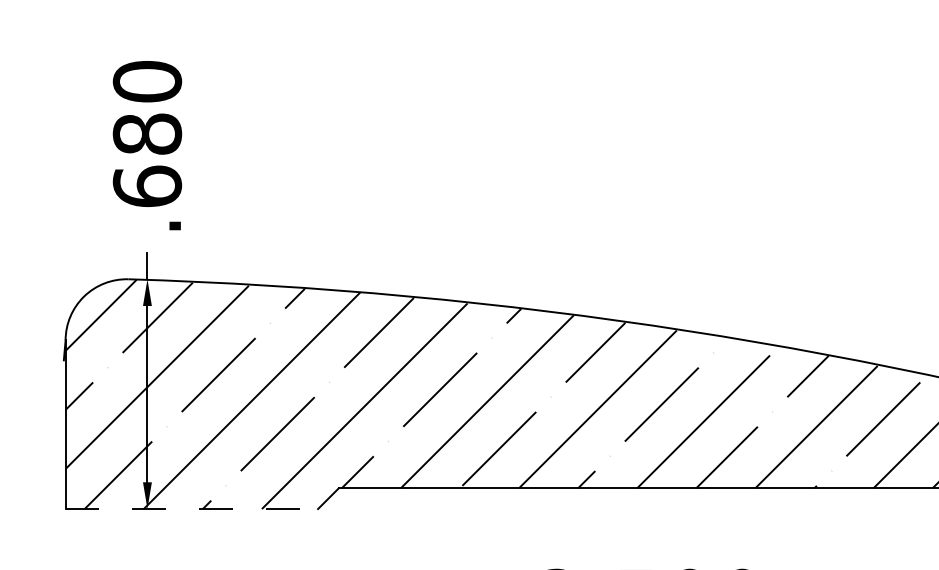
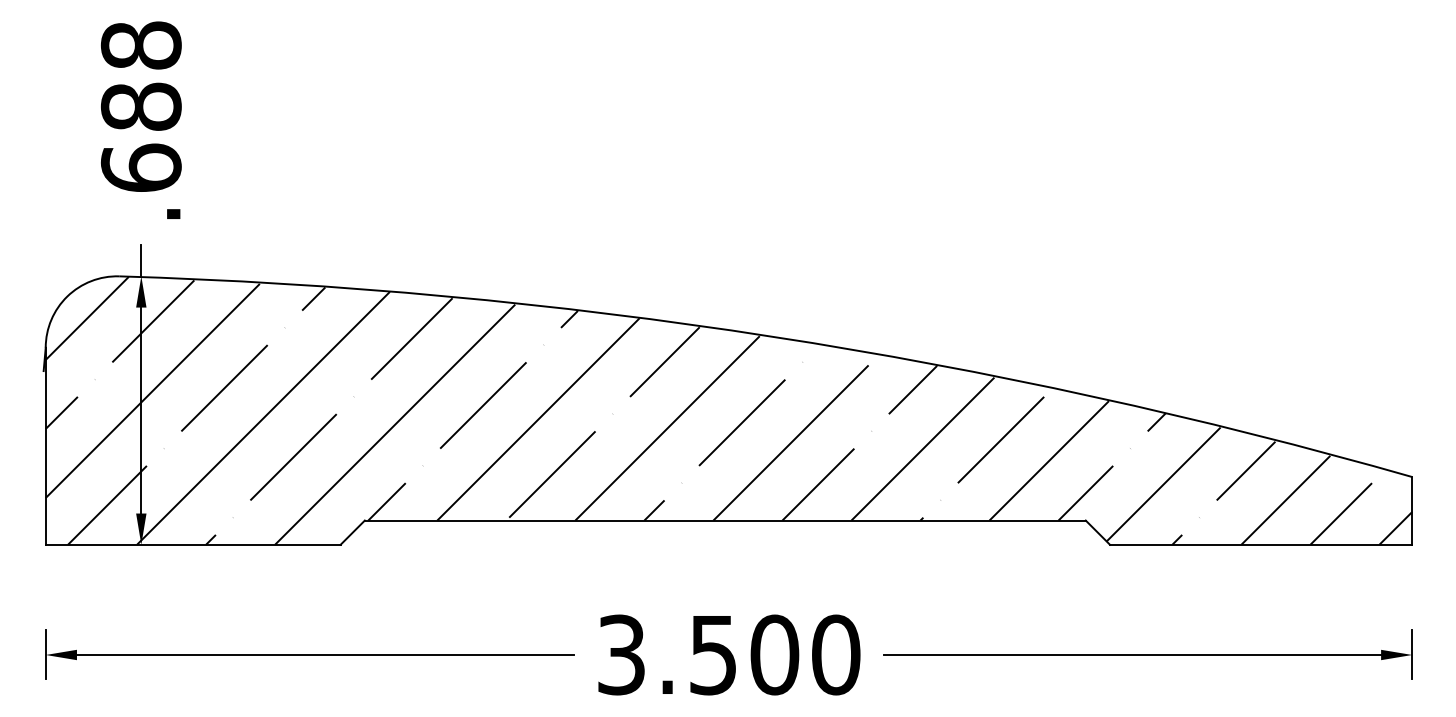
text: (147, 81) -> (141, 45), .680 -> .688
line: (192, 508) -> (193, 544), dashed -> solid

